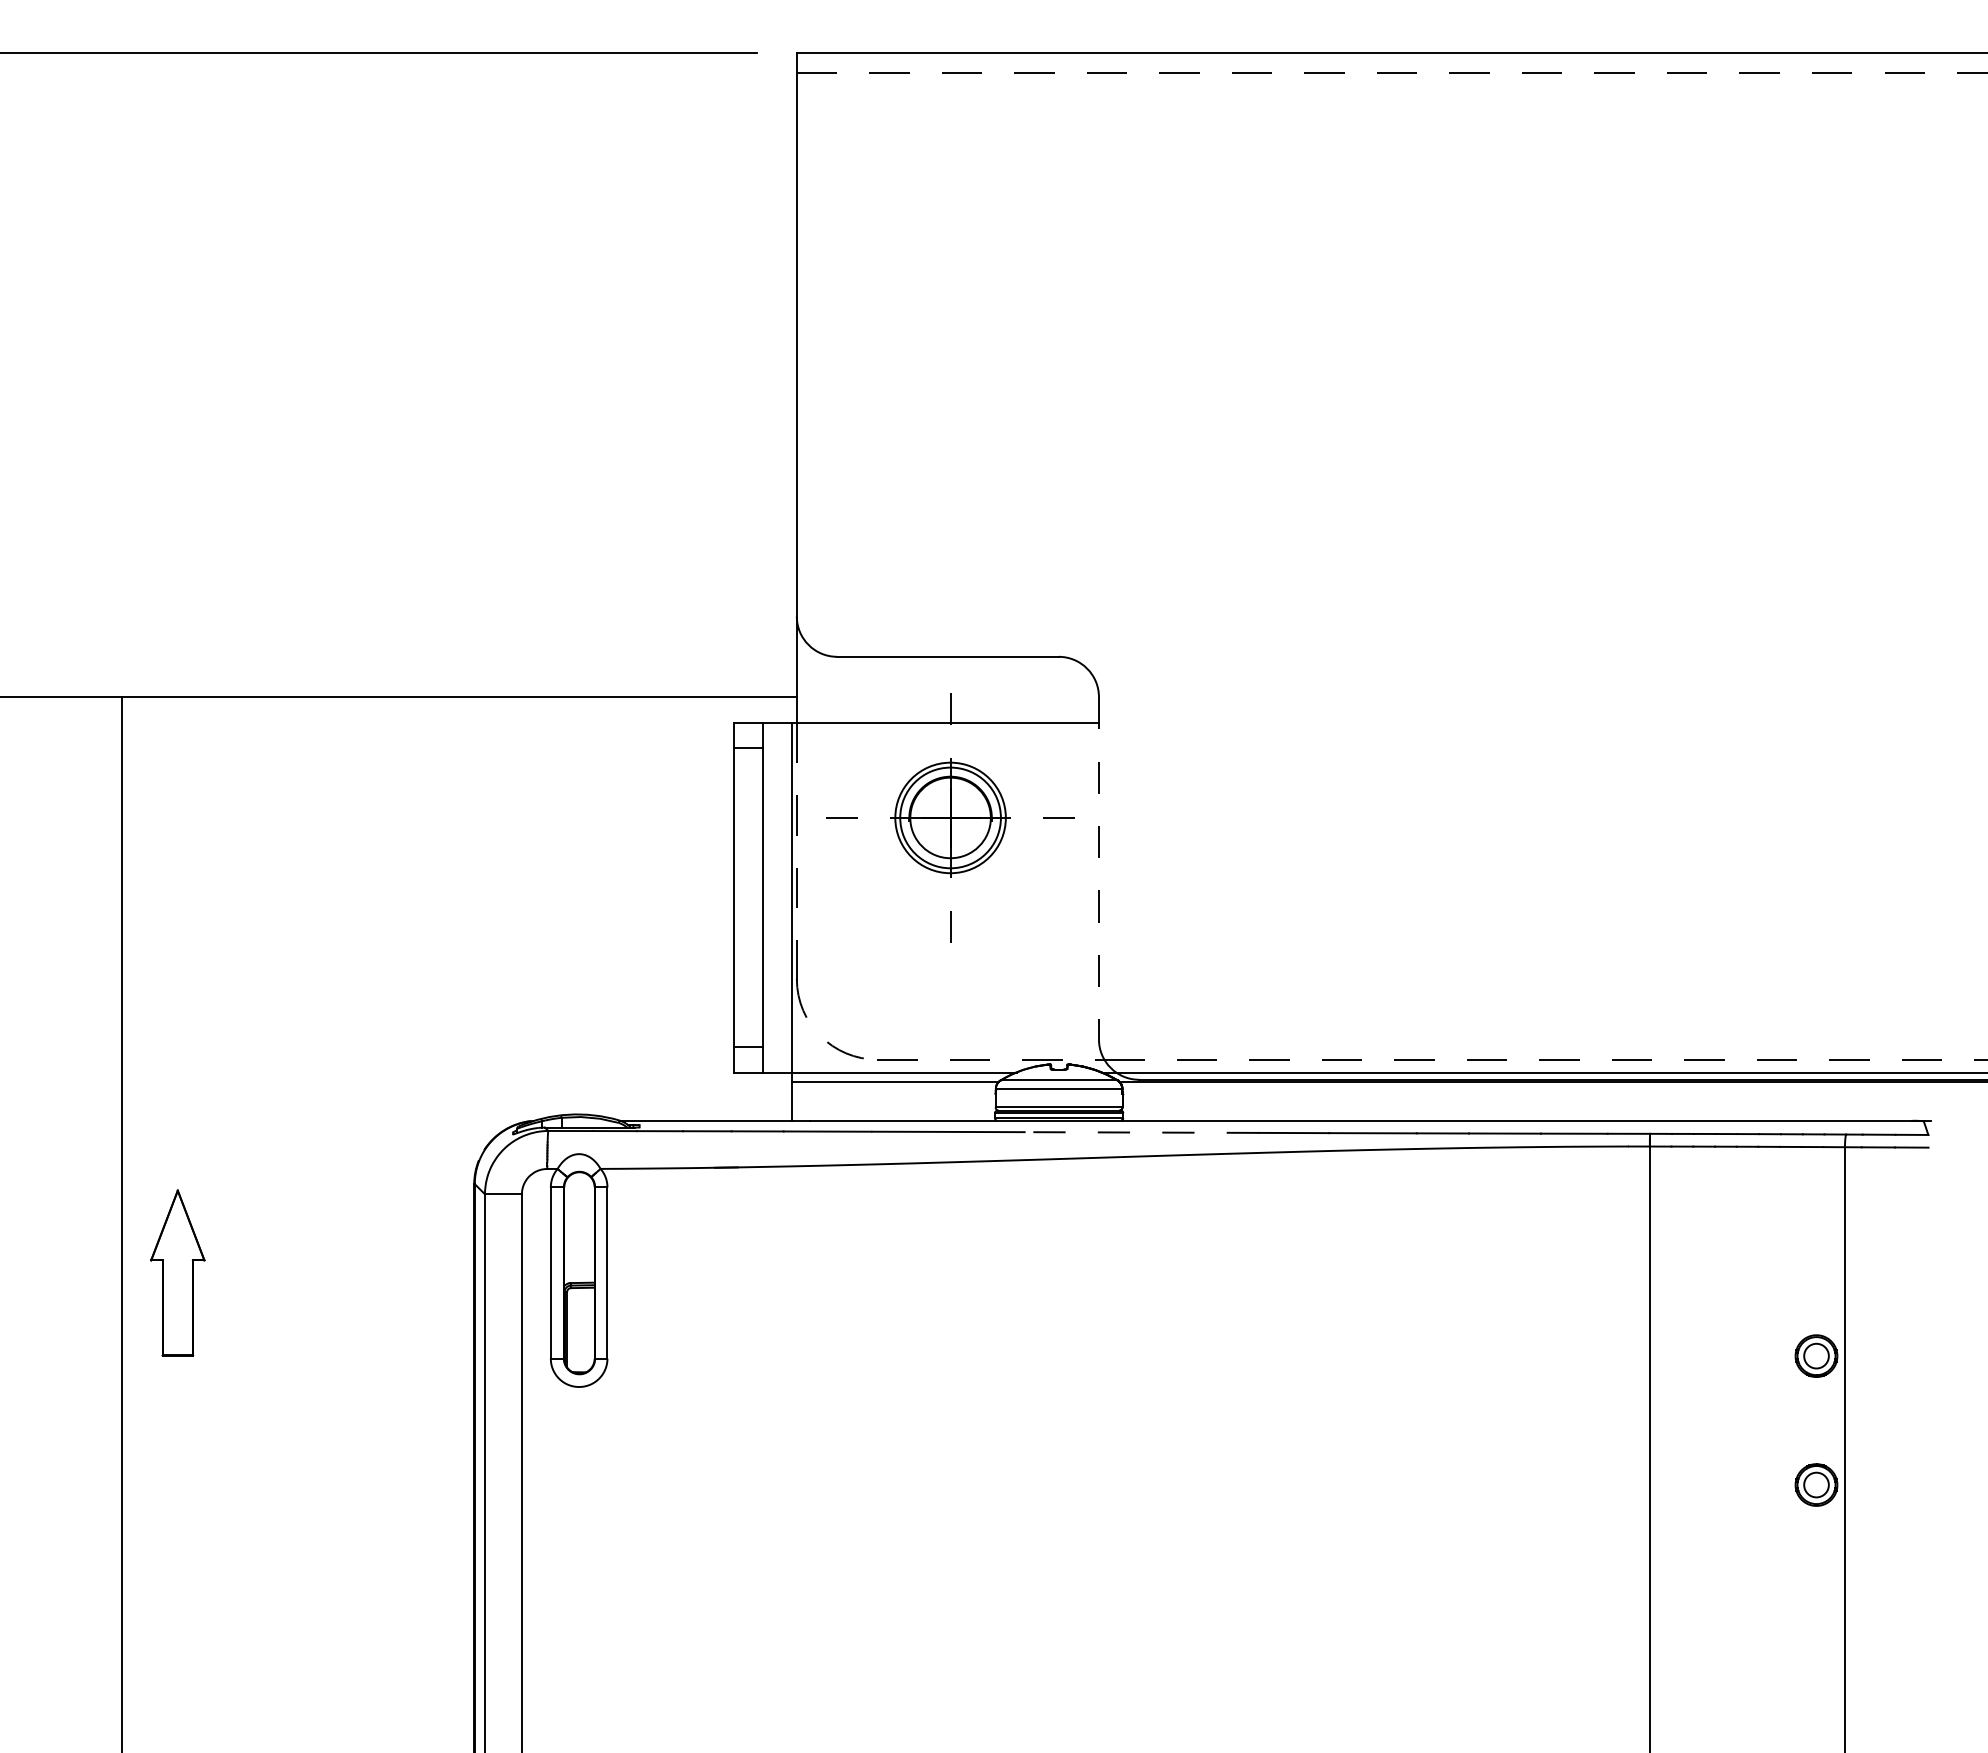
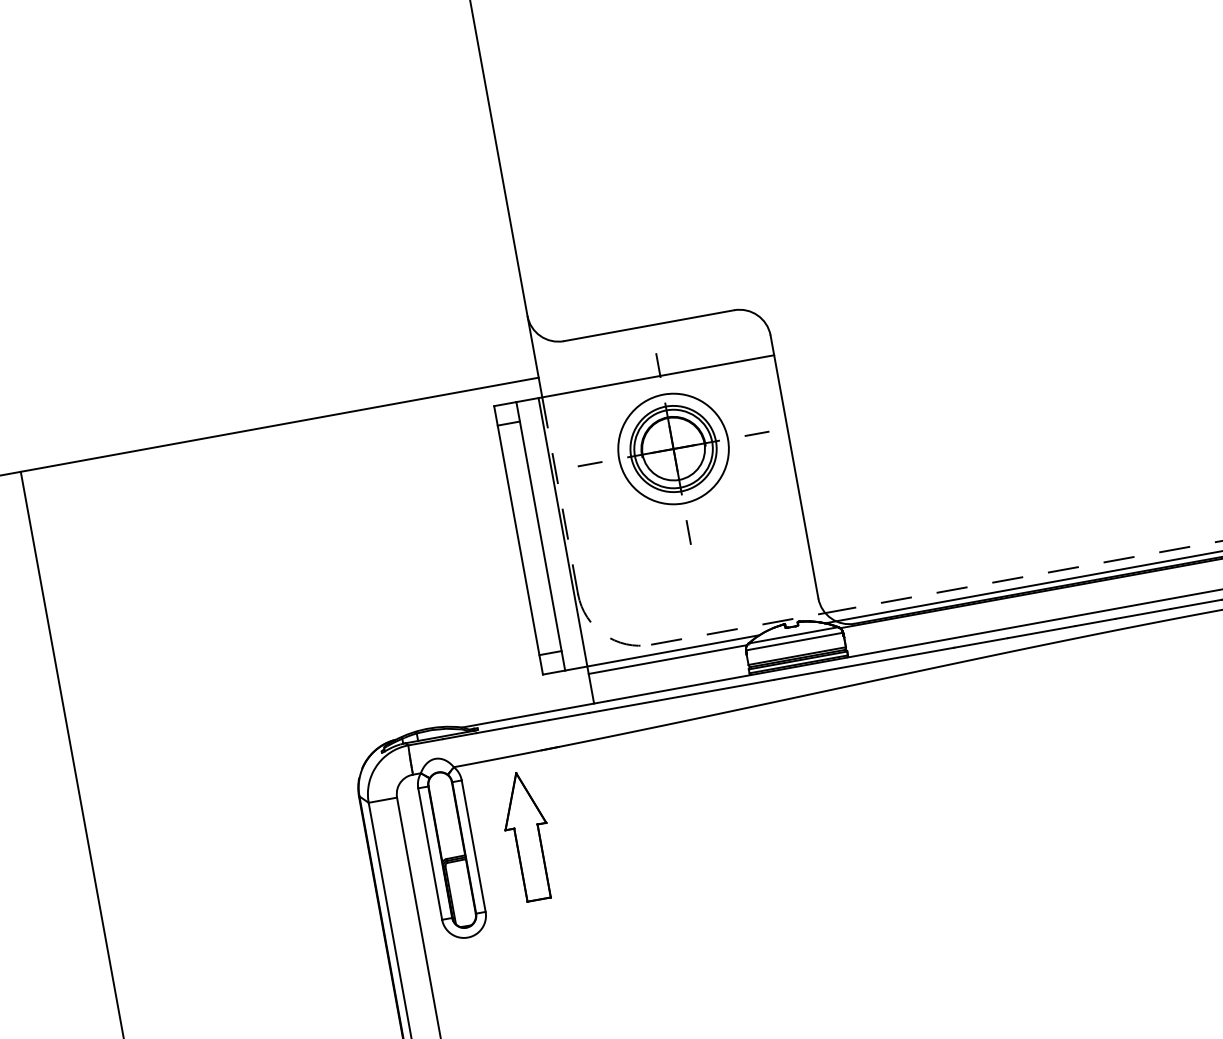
circle: (950, 817) -> (673, 448), added
line: (1098, 868) -> (794, 467), dashed -> solid
line: (1142, 1132) -> (864, 663), dashed -> solid
part: (177, 1272) -> (527, 835), moved

